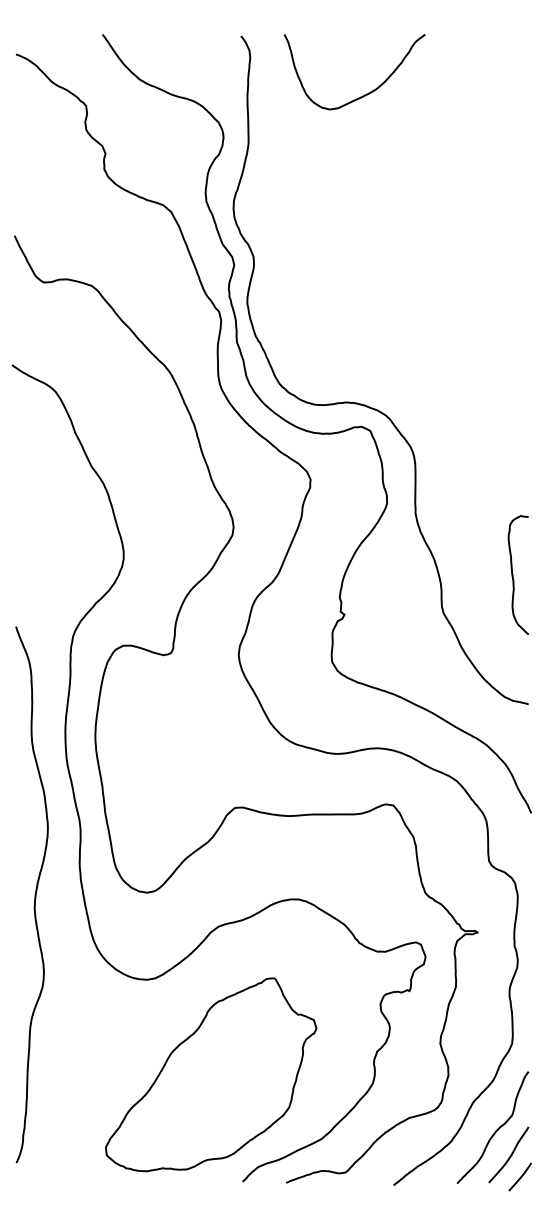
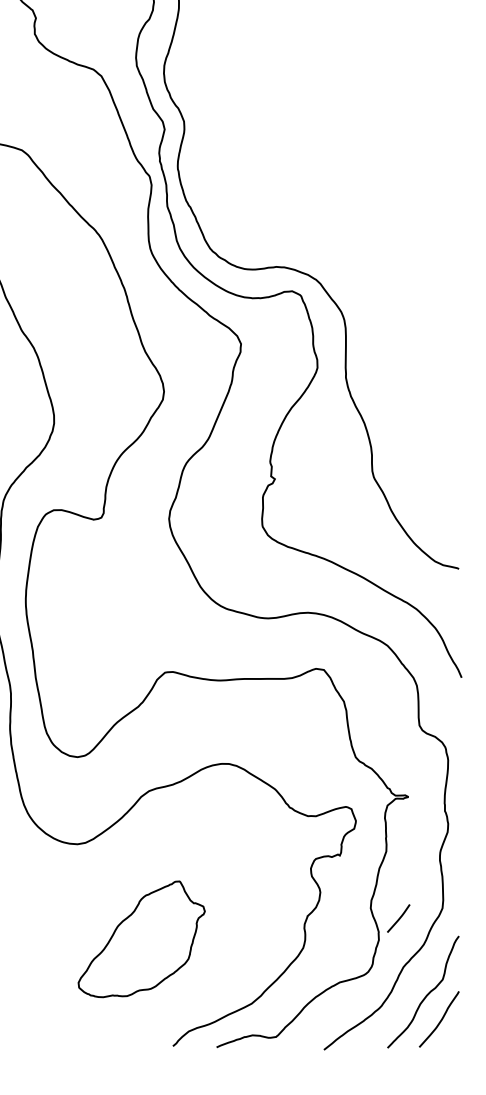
curve: (513, 574) -> (443, 438), removed
part: (211, 1074) -> (141, 938), size x0.6
line: (520, 1176) -> (398, 917), moved

